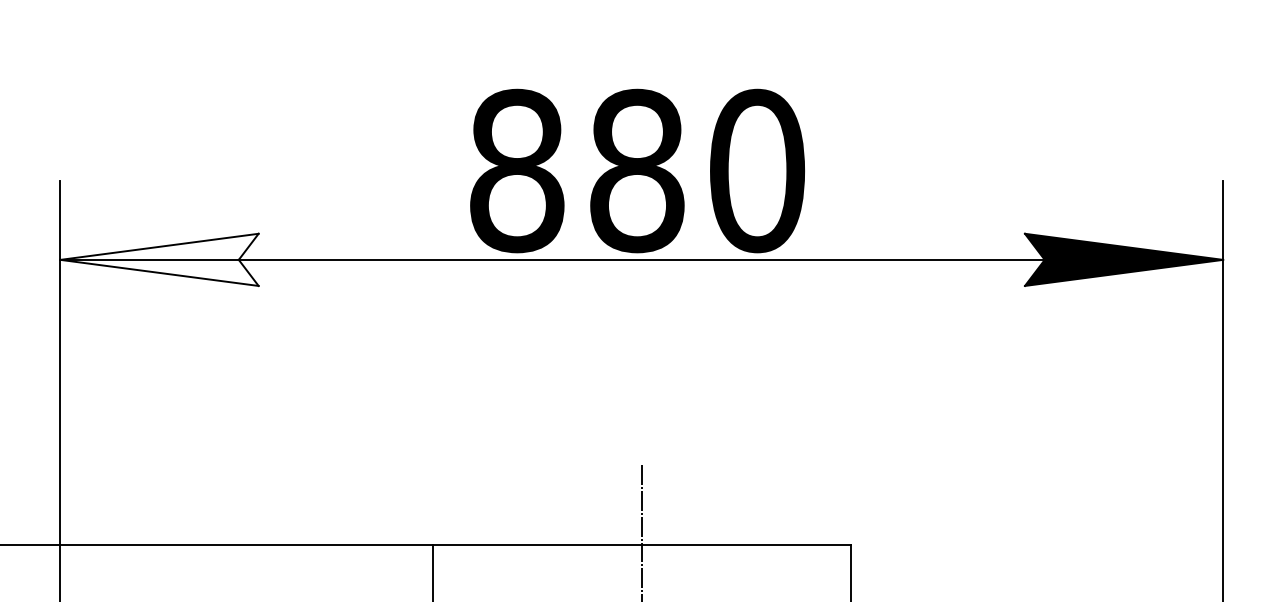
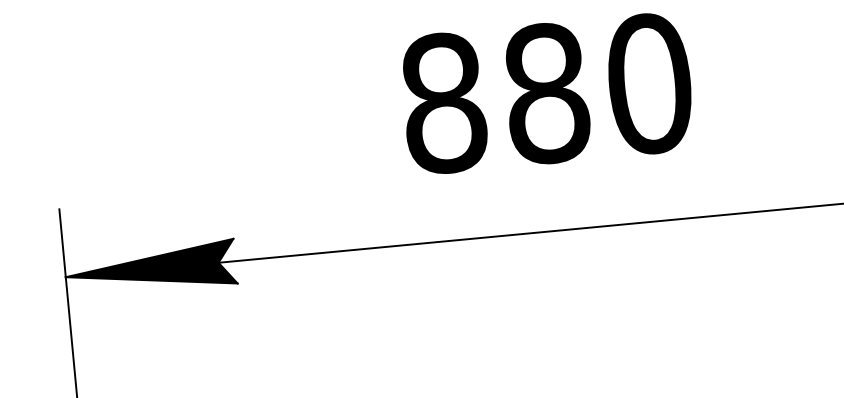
text: (637, 170) -> (547, 93), moved
fill: (159, 259) -> (150, 268), added

